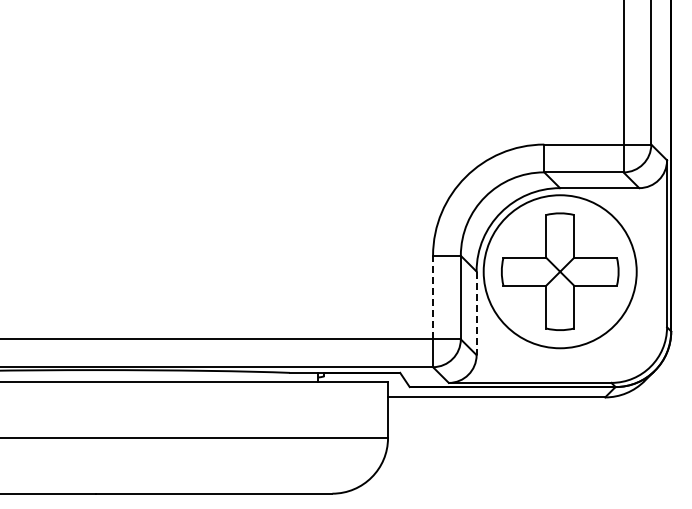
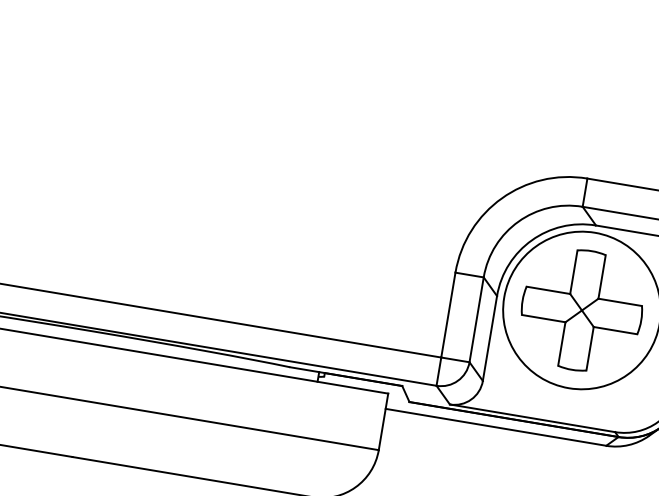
line: (433, 297) -> (448, 315), dashed -> solid
line: (476, 313) -> (489, 338), dashed -> solid

